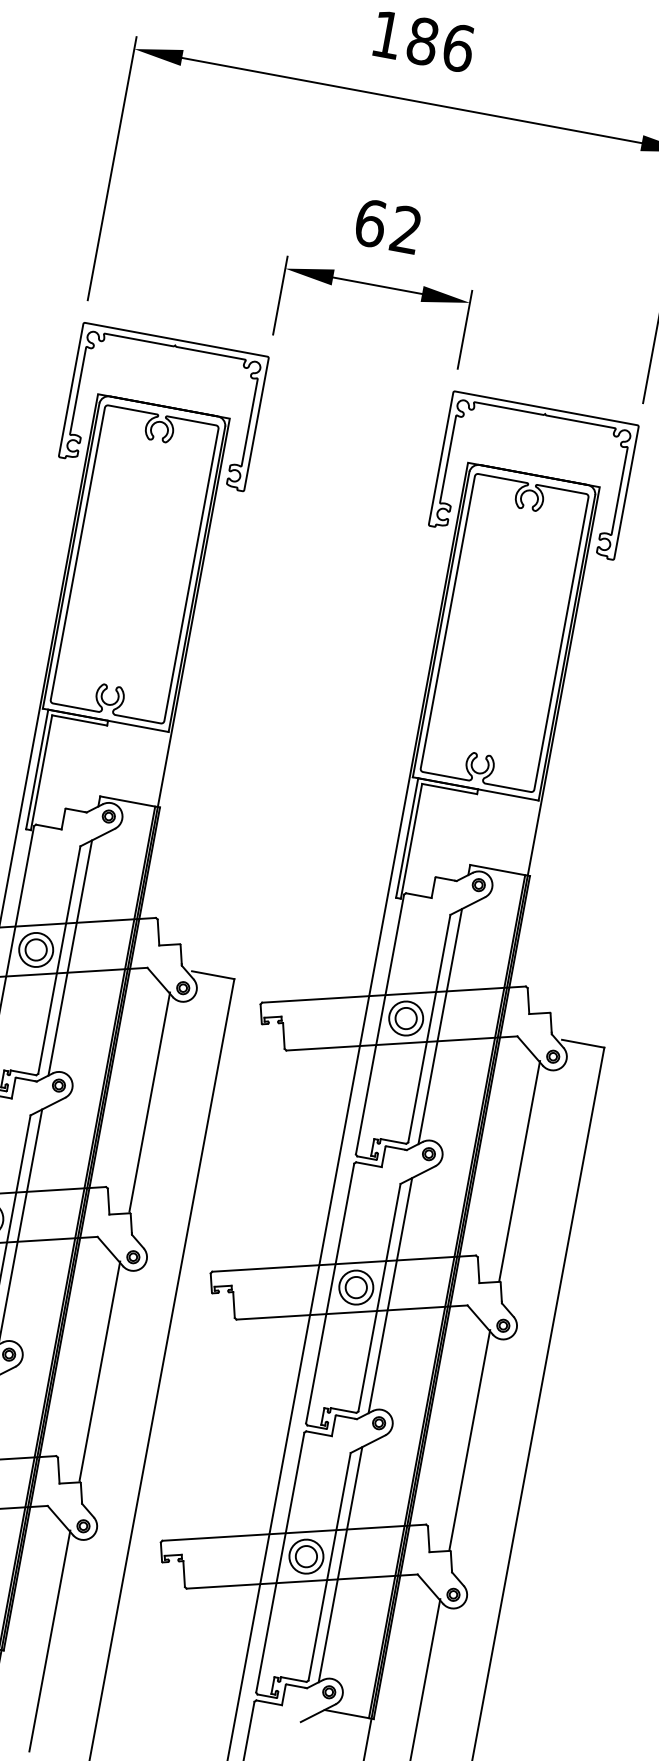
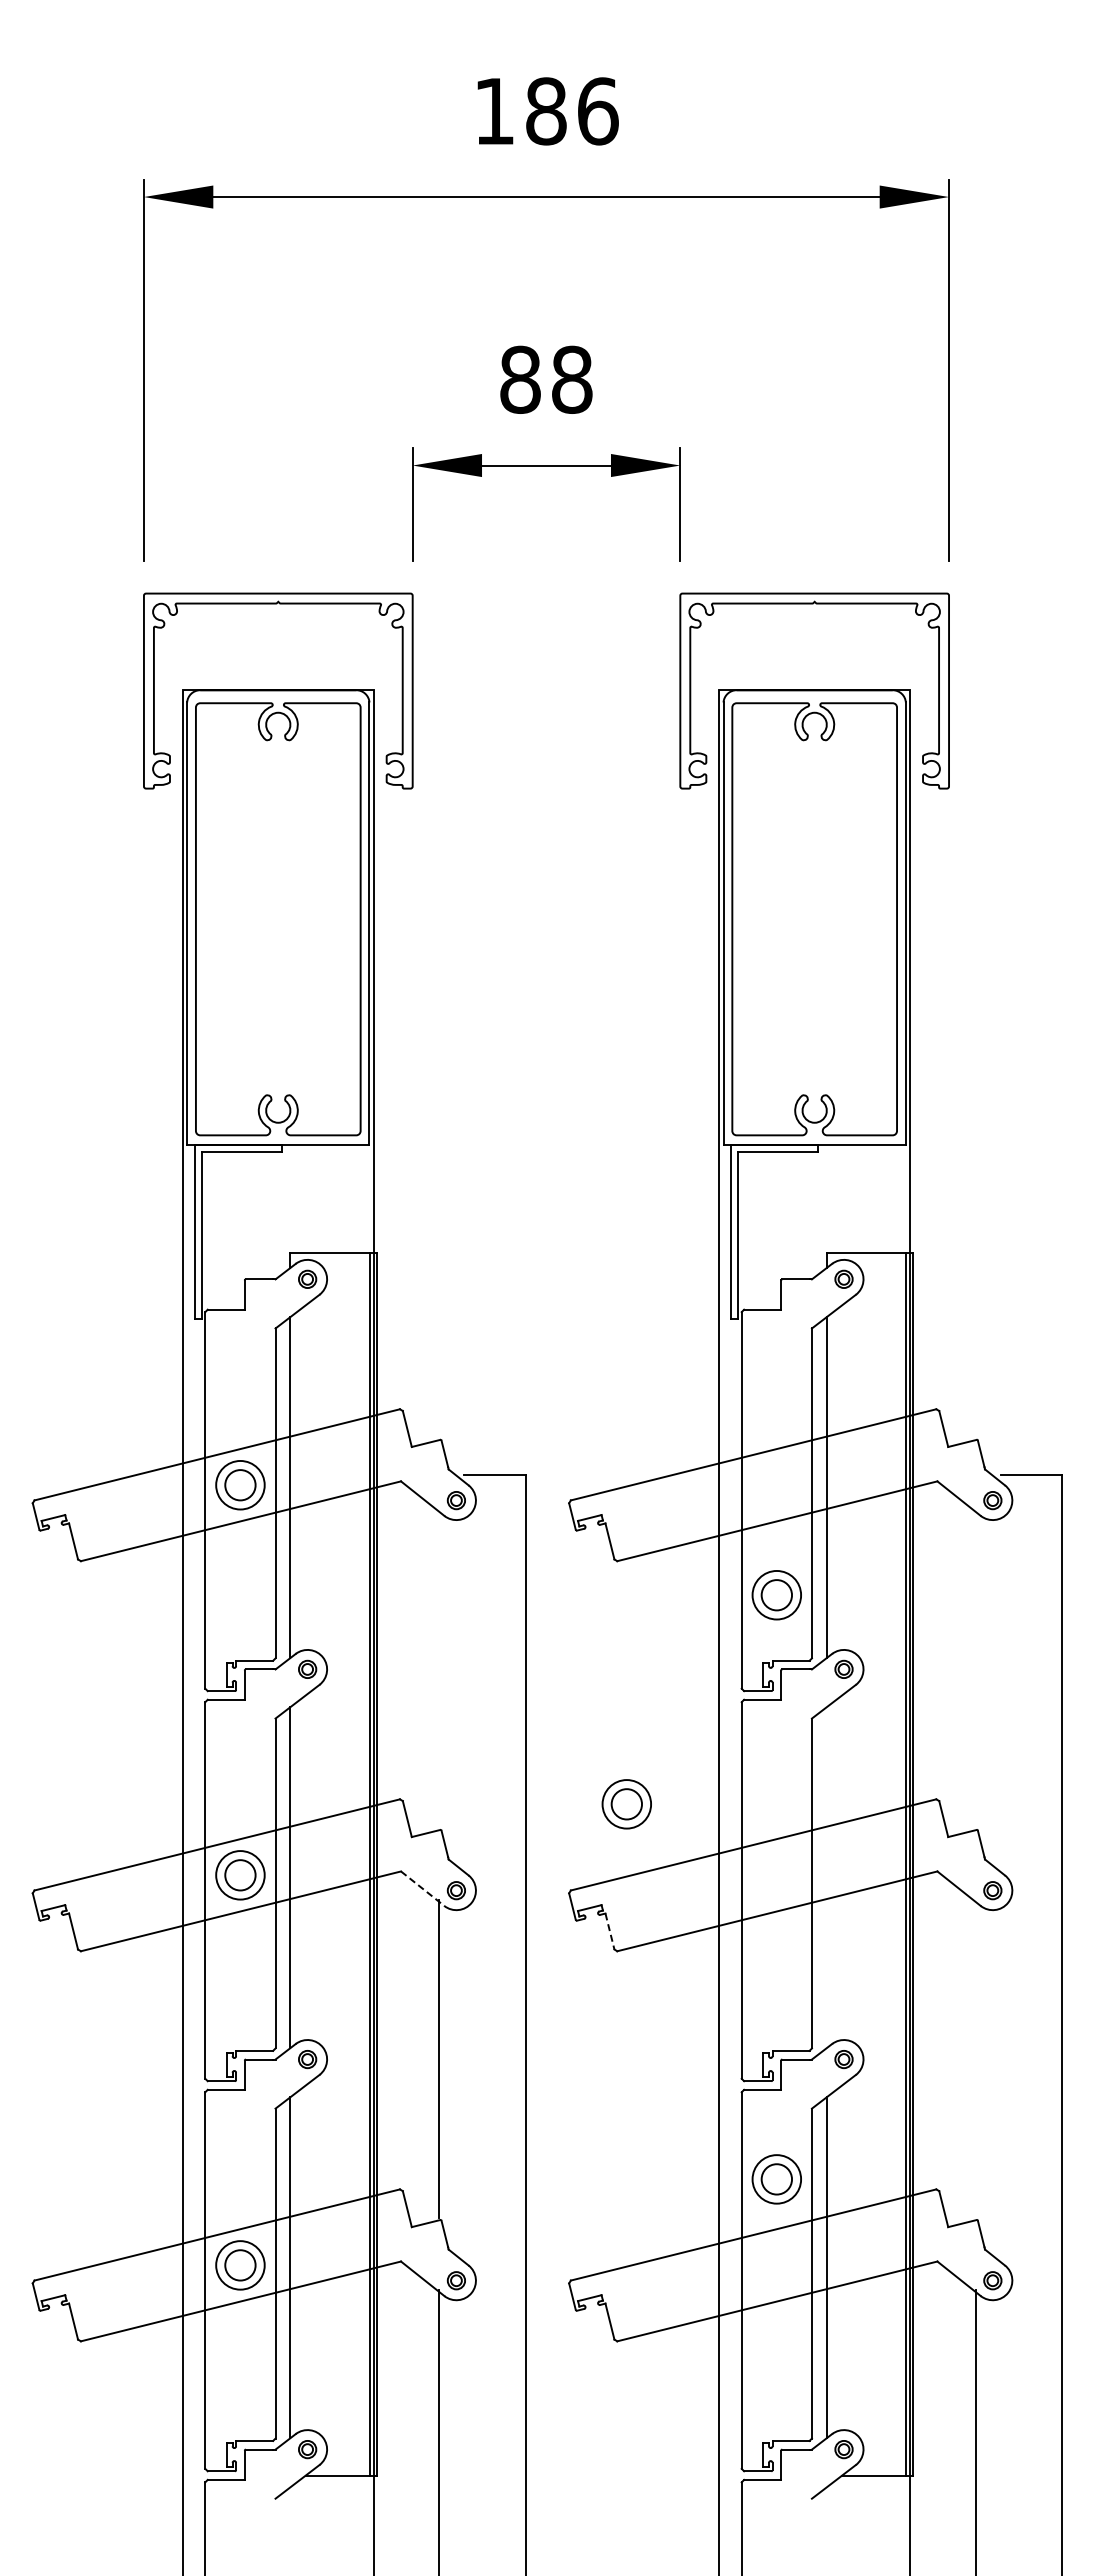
text: (388, 226) -> (546, 379), 62 -> 88
part: (405, 1018) -> (776, 1595), moved
line: (150, 1101) -> (439, 1668), removed
line: (519, 1170) -> (975, 1668), removed
line: (110, 1251) -> (422, 1888), solid -> dashed
part: (356, 1287) -> (626, 1804), moved
line: (390, 1295) -> (826, 1877), removed
line: (233, 1304) -> (609, 1931), solid -> dashed
line: (469, 1439) -> (975, 2058), removed
part: (306, 1556) -> (776, 2179), moved

